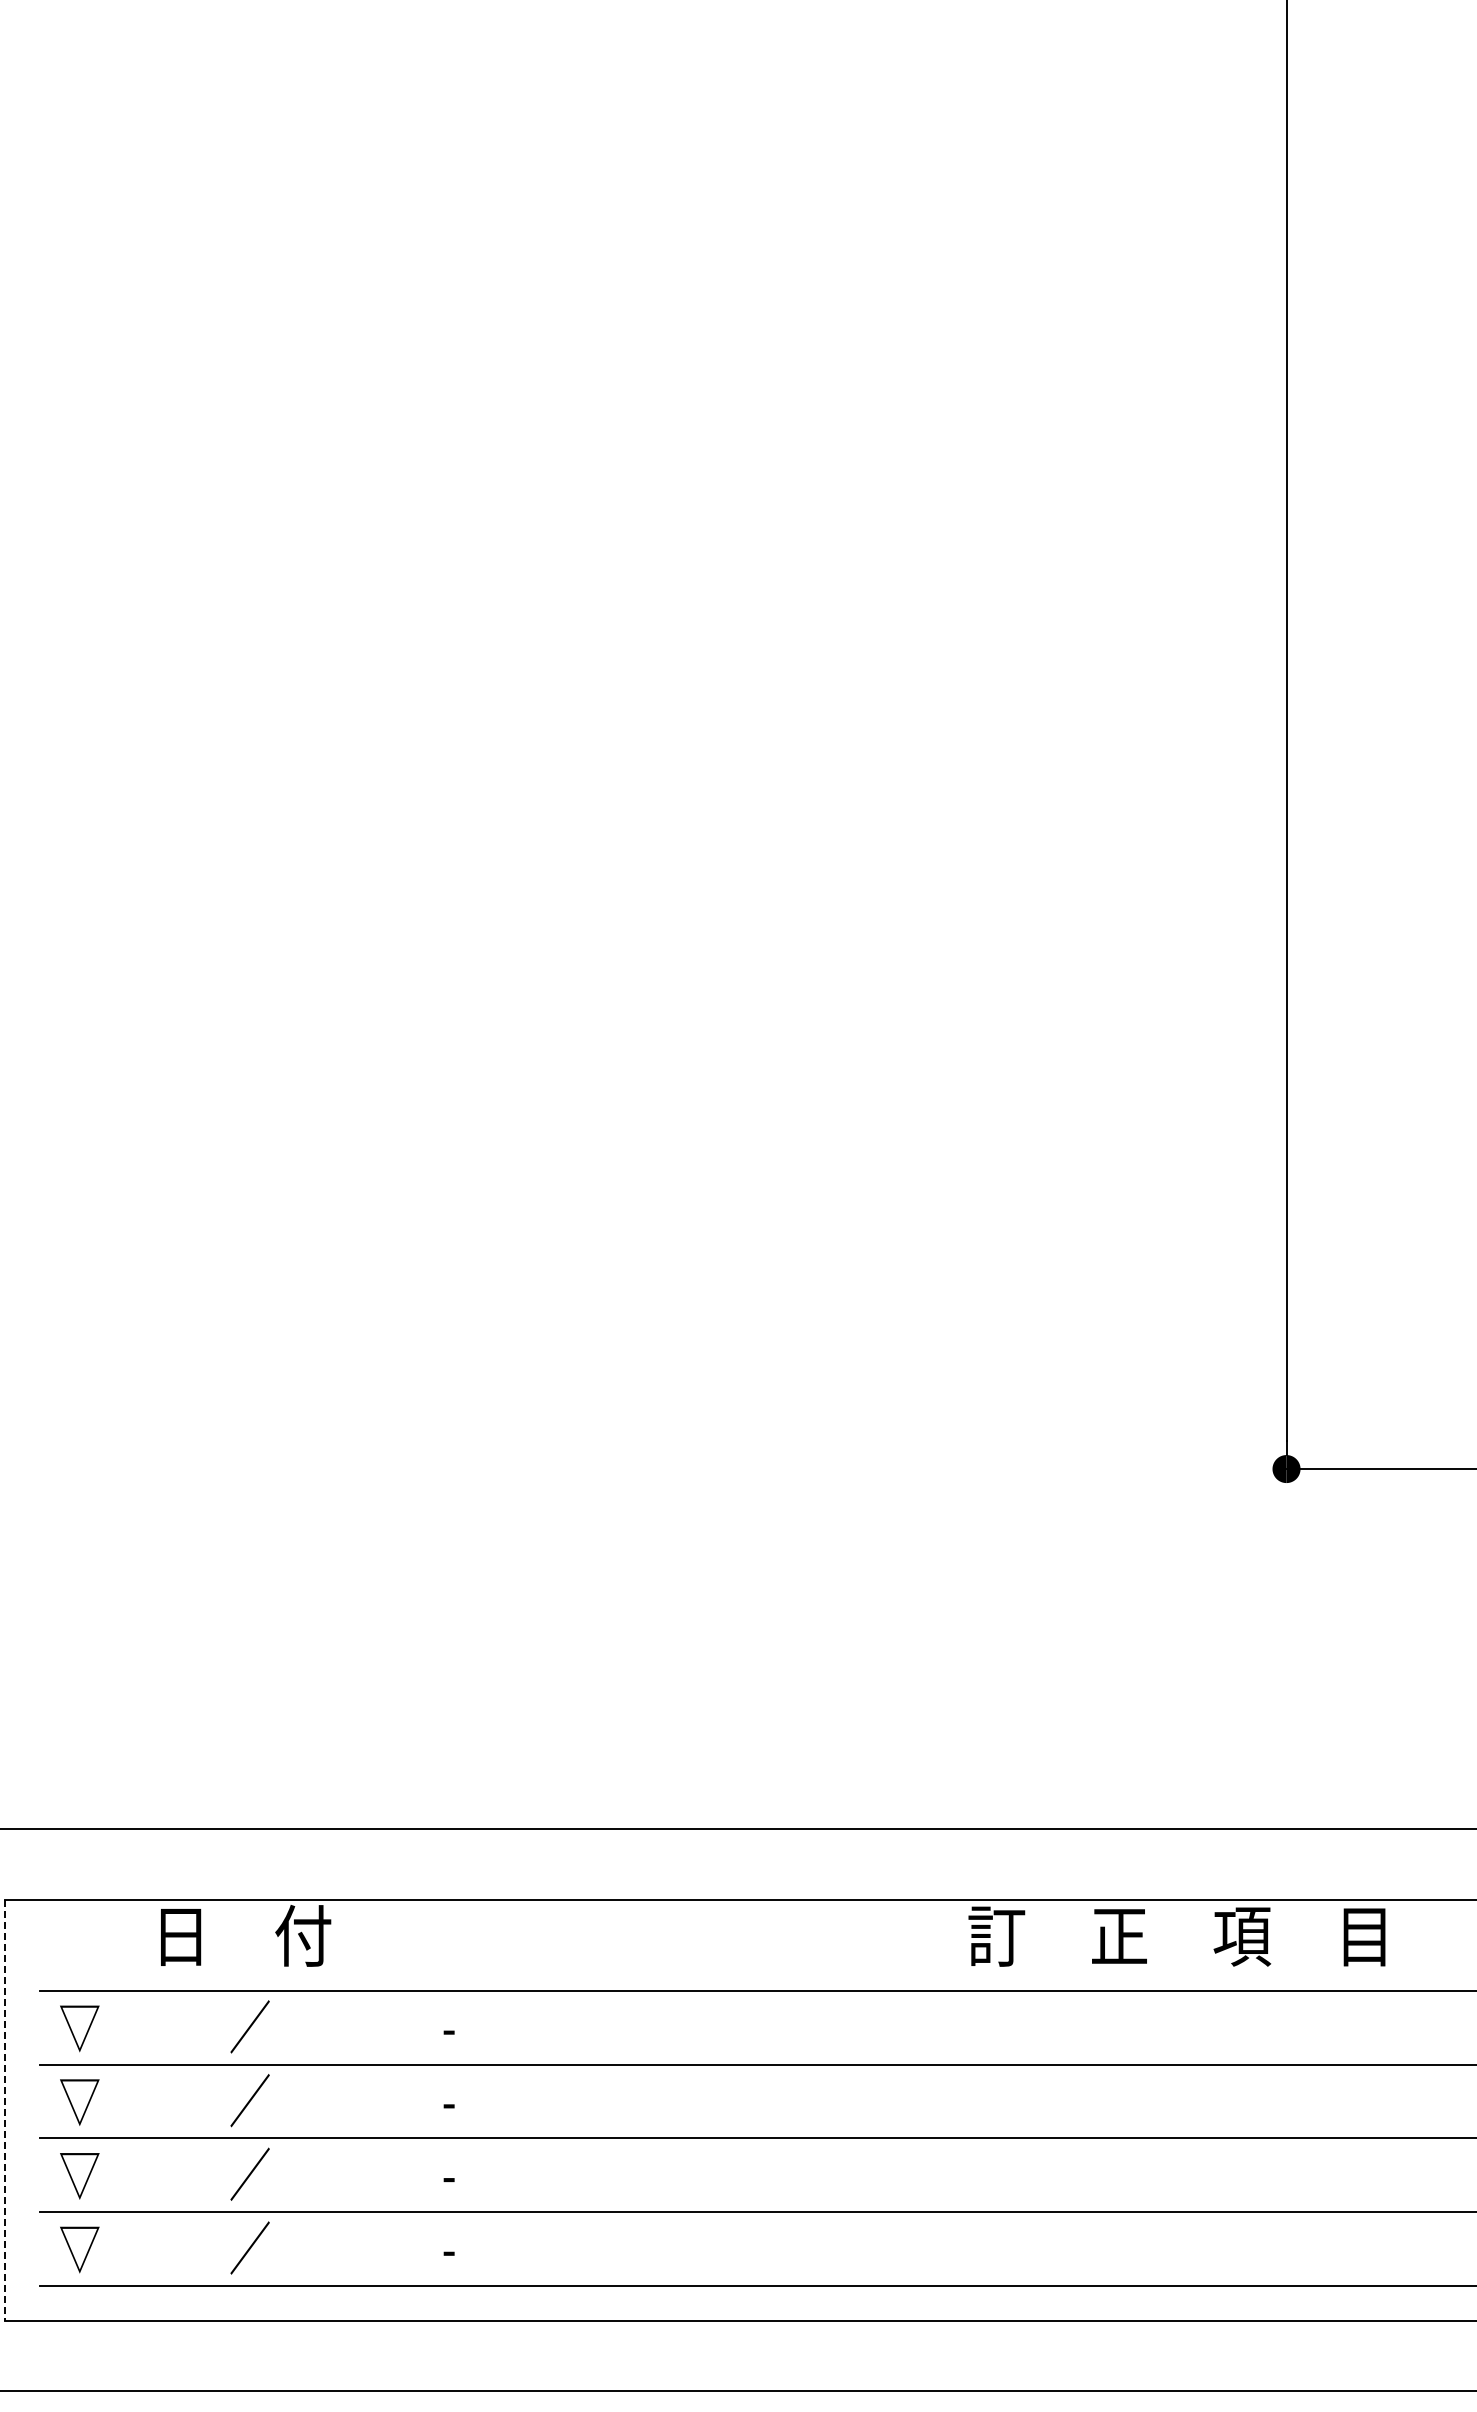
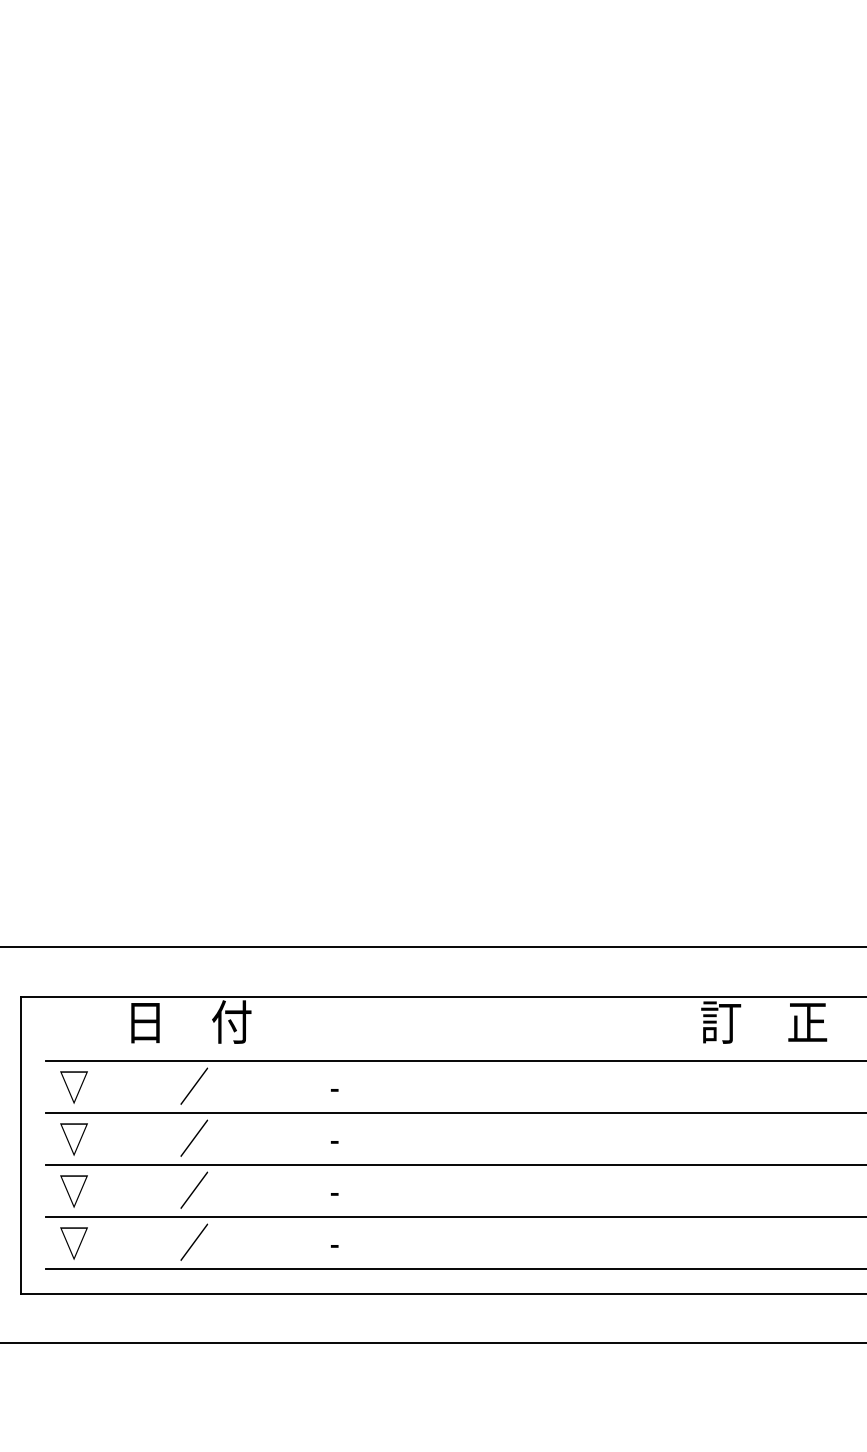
line: (4, 2110) -> (20, 1145), dashed -> solid

